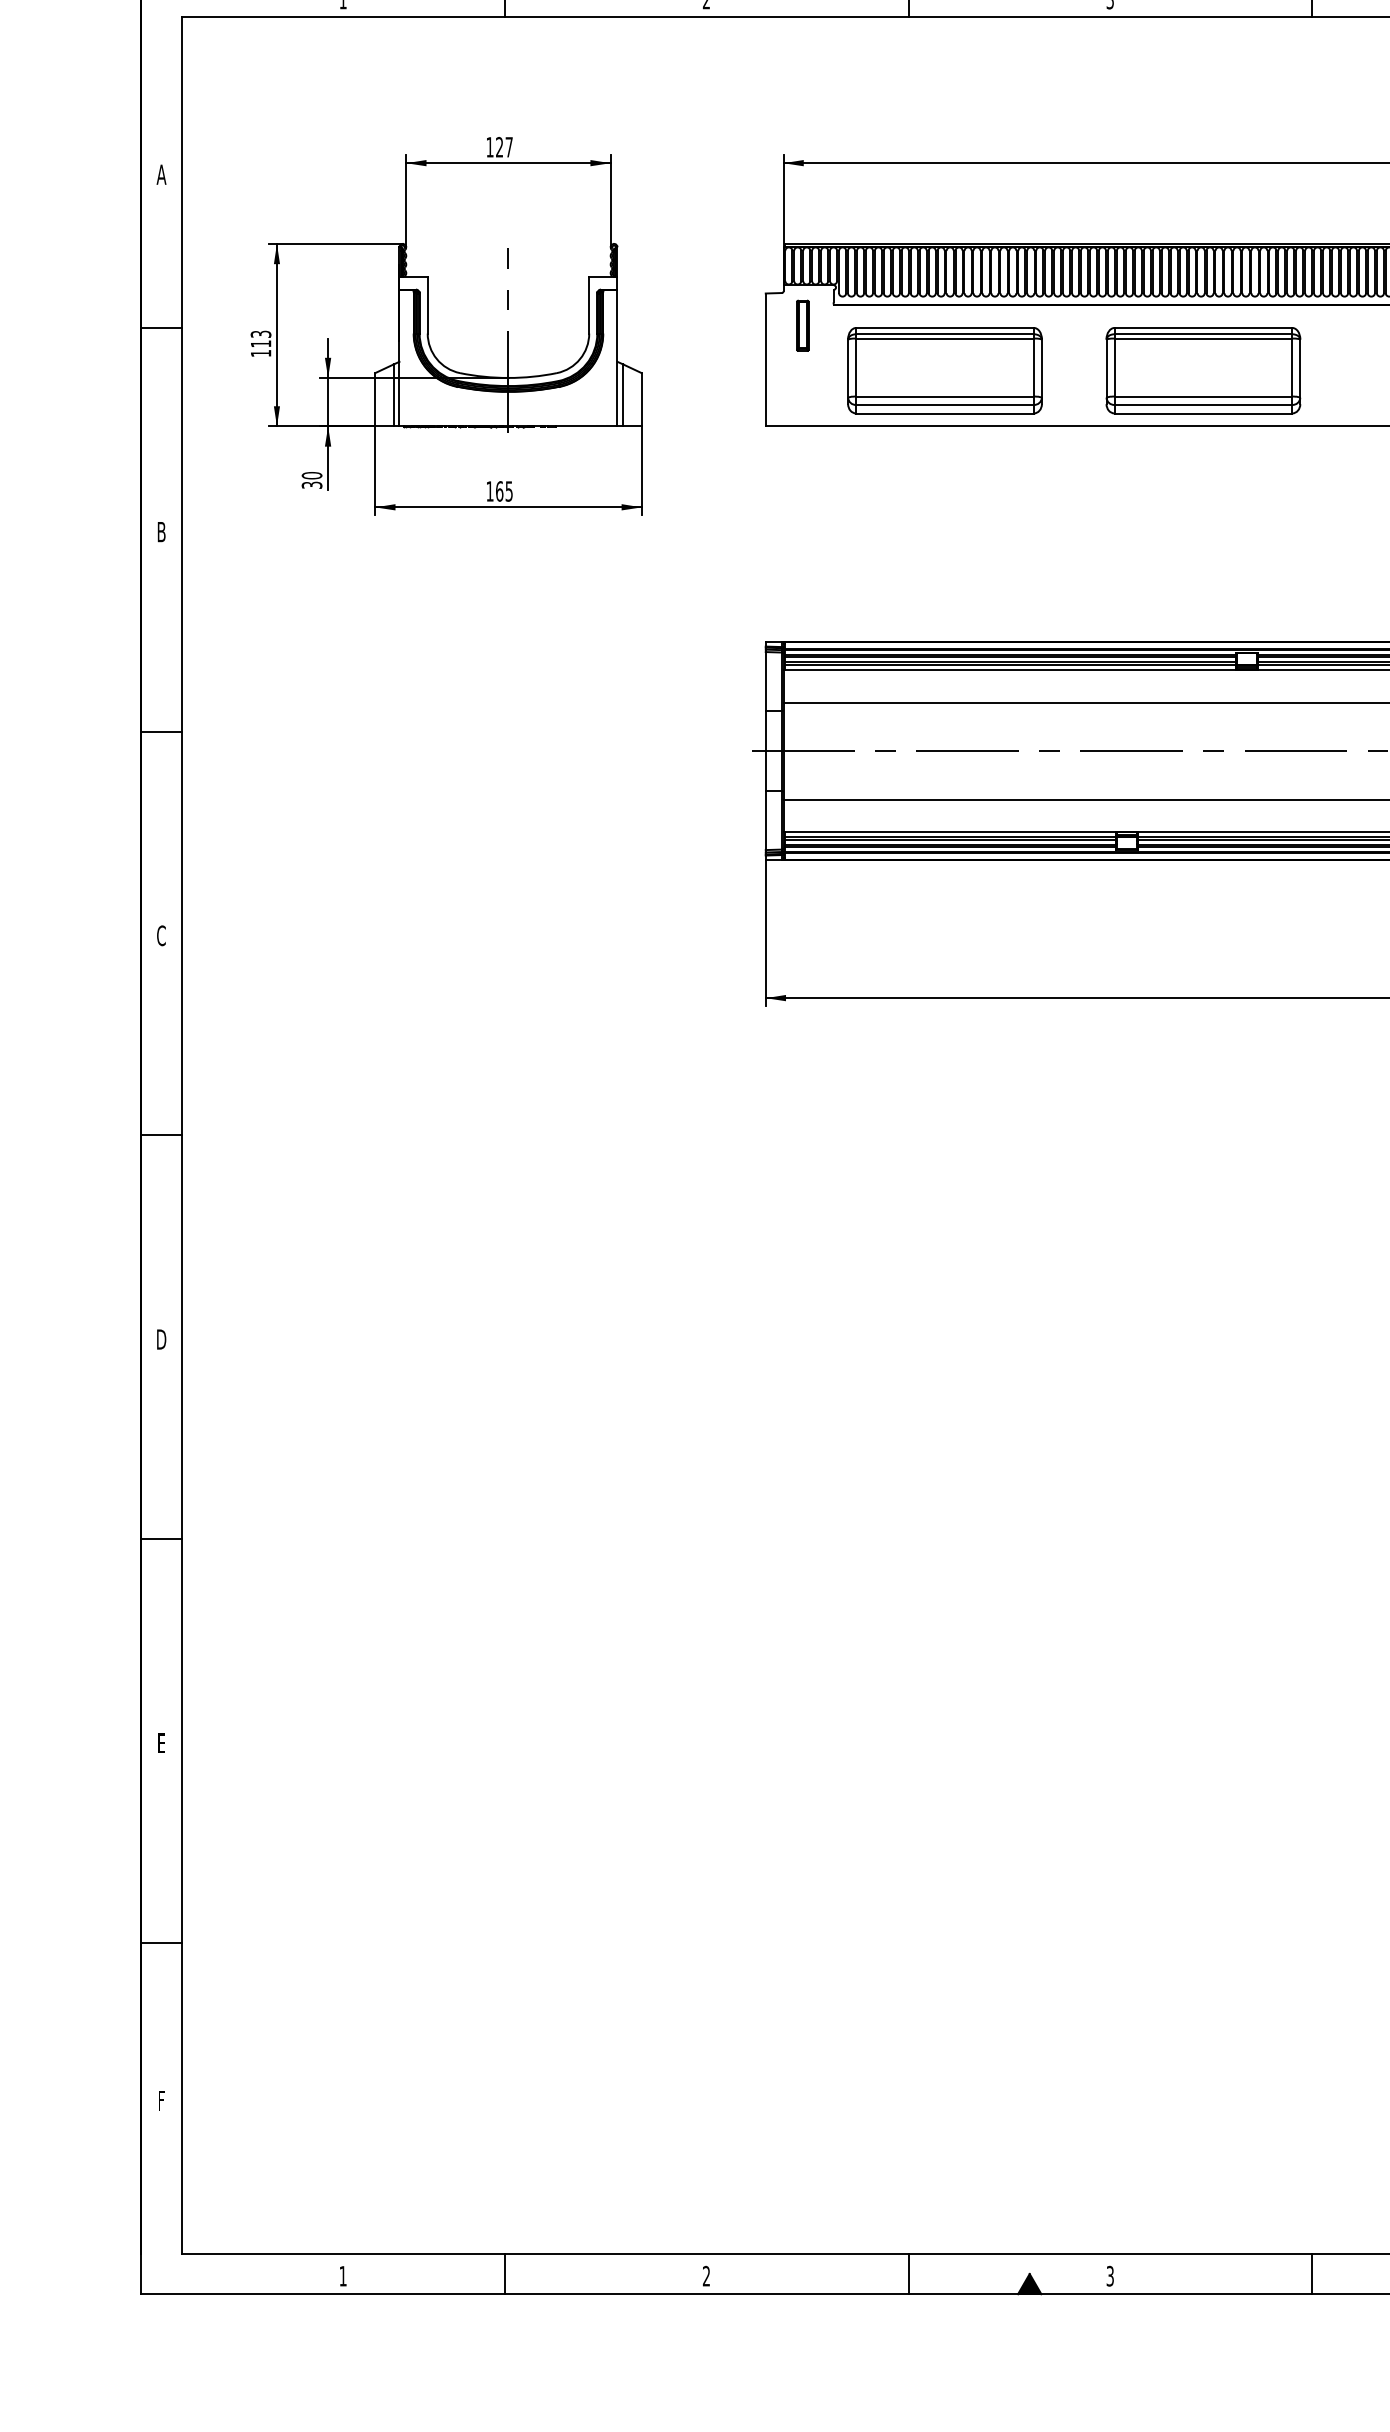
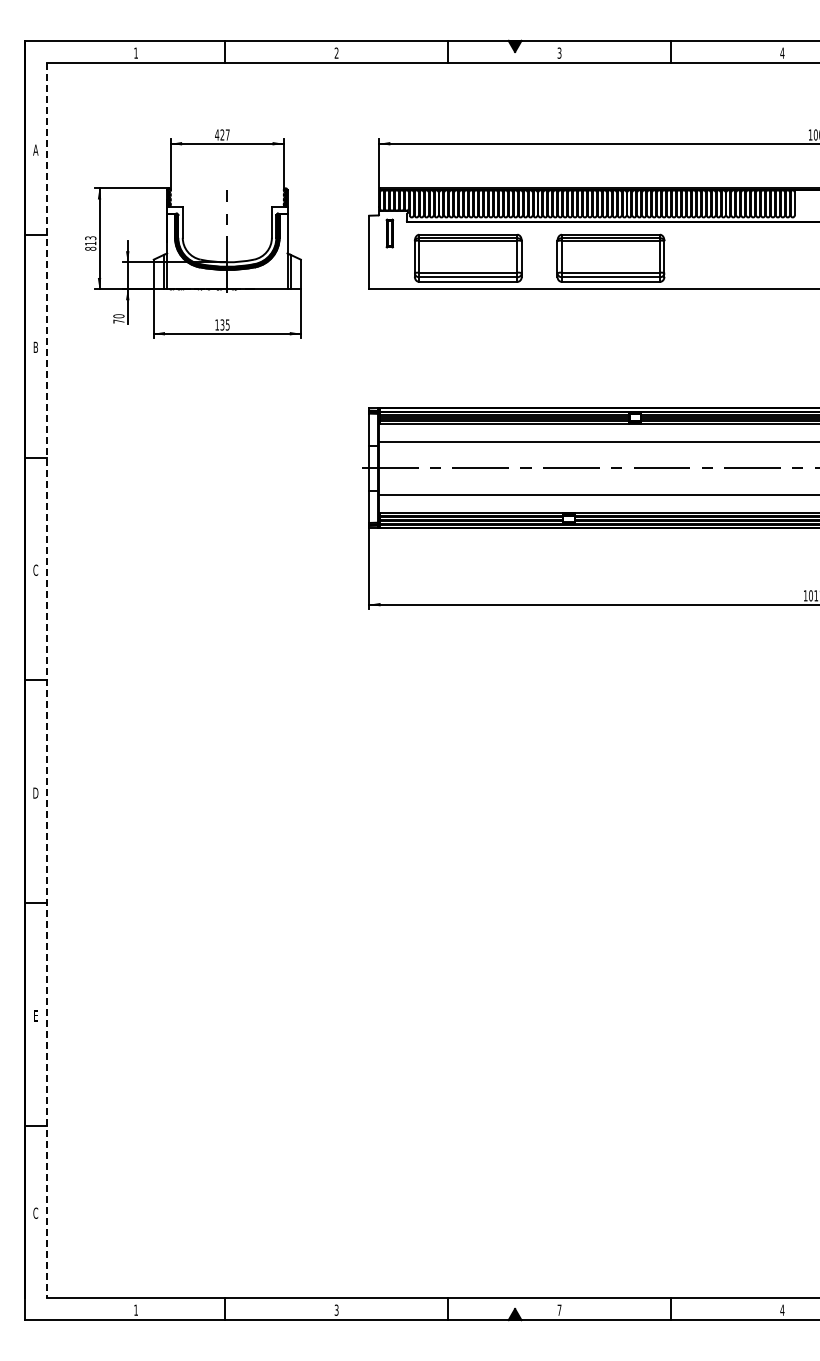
text: (490, 146) -> (217, 134), 127 -> 427
text: (260, 352) -> (90, 248), 113 -> 813
text: (311, 485) -> (118, 321), 30 -> 70
text: (499, 490) -> (222, 324), 165 -> 135
line: (182, 1135) -> (47, 680), solid -> dashed
text: (160, 2099) -> (35, 1212), F -> C
text: (1110, 2274) -> (559, 1309), 3 -> 7
text: (706, 2276) -> (336, 1310), 2 -> 3

